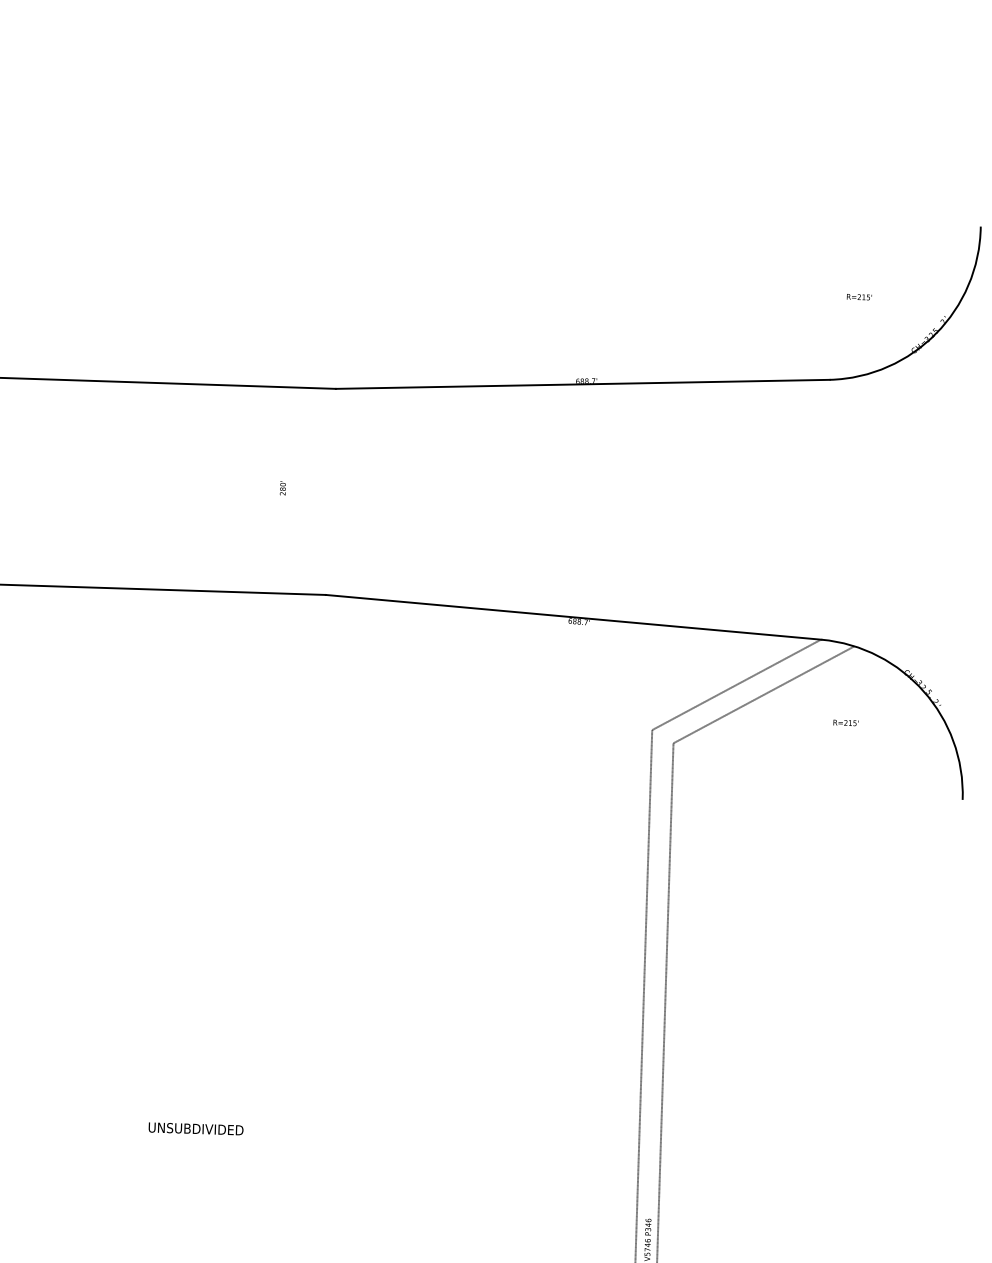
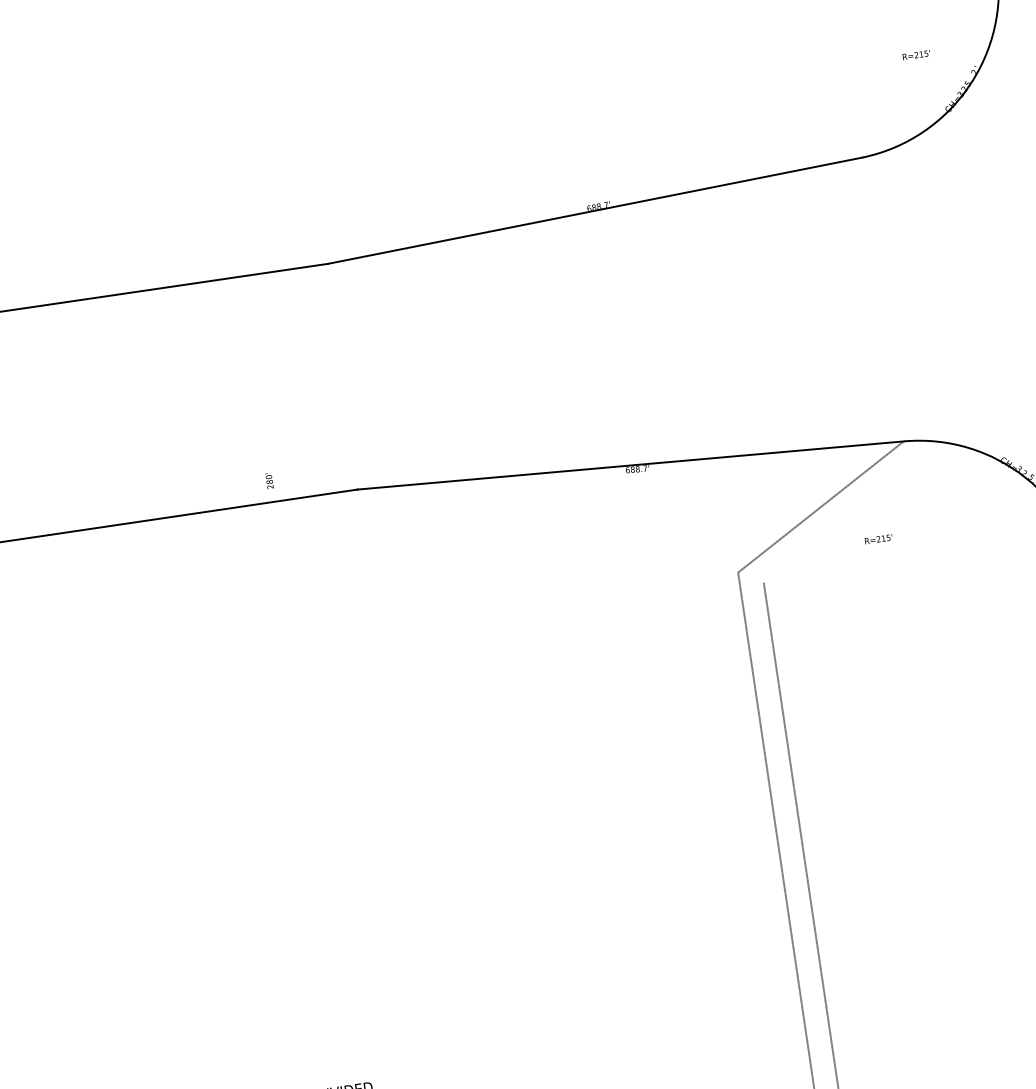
text: (858, 297) -> (915, 55), moved
text: (282, 488) -> (269, 481), moved
line: (763, 694) -> (852, 512), removed
text: (845, 722) -> (878, 538), moved

